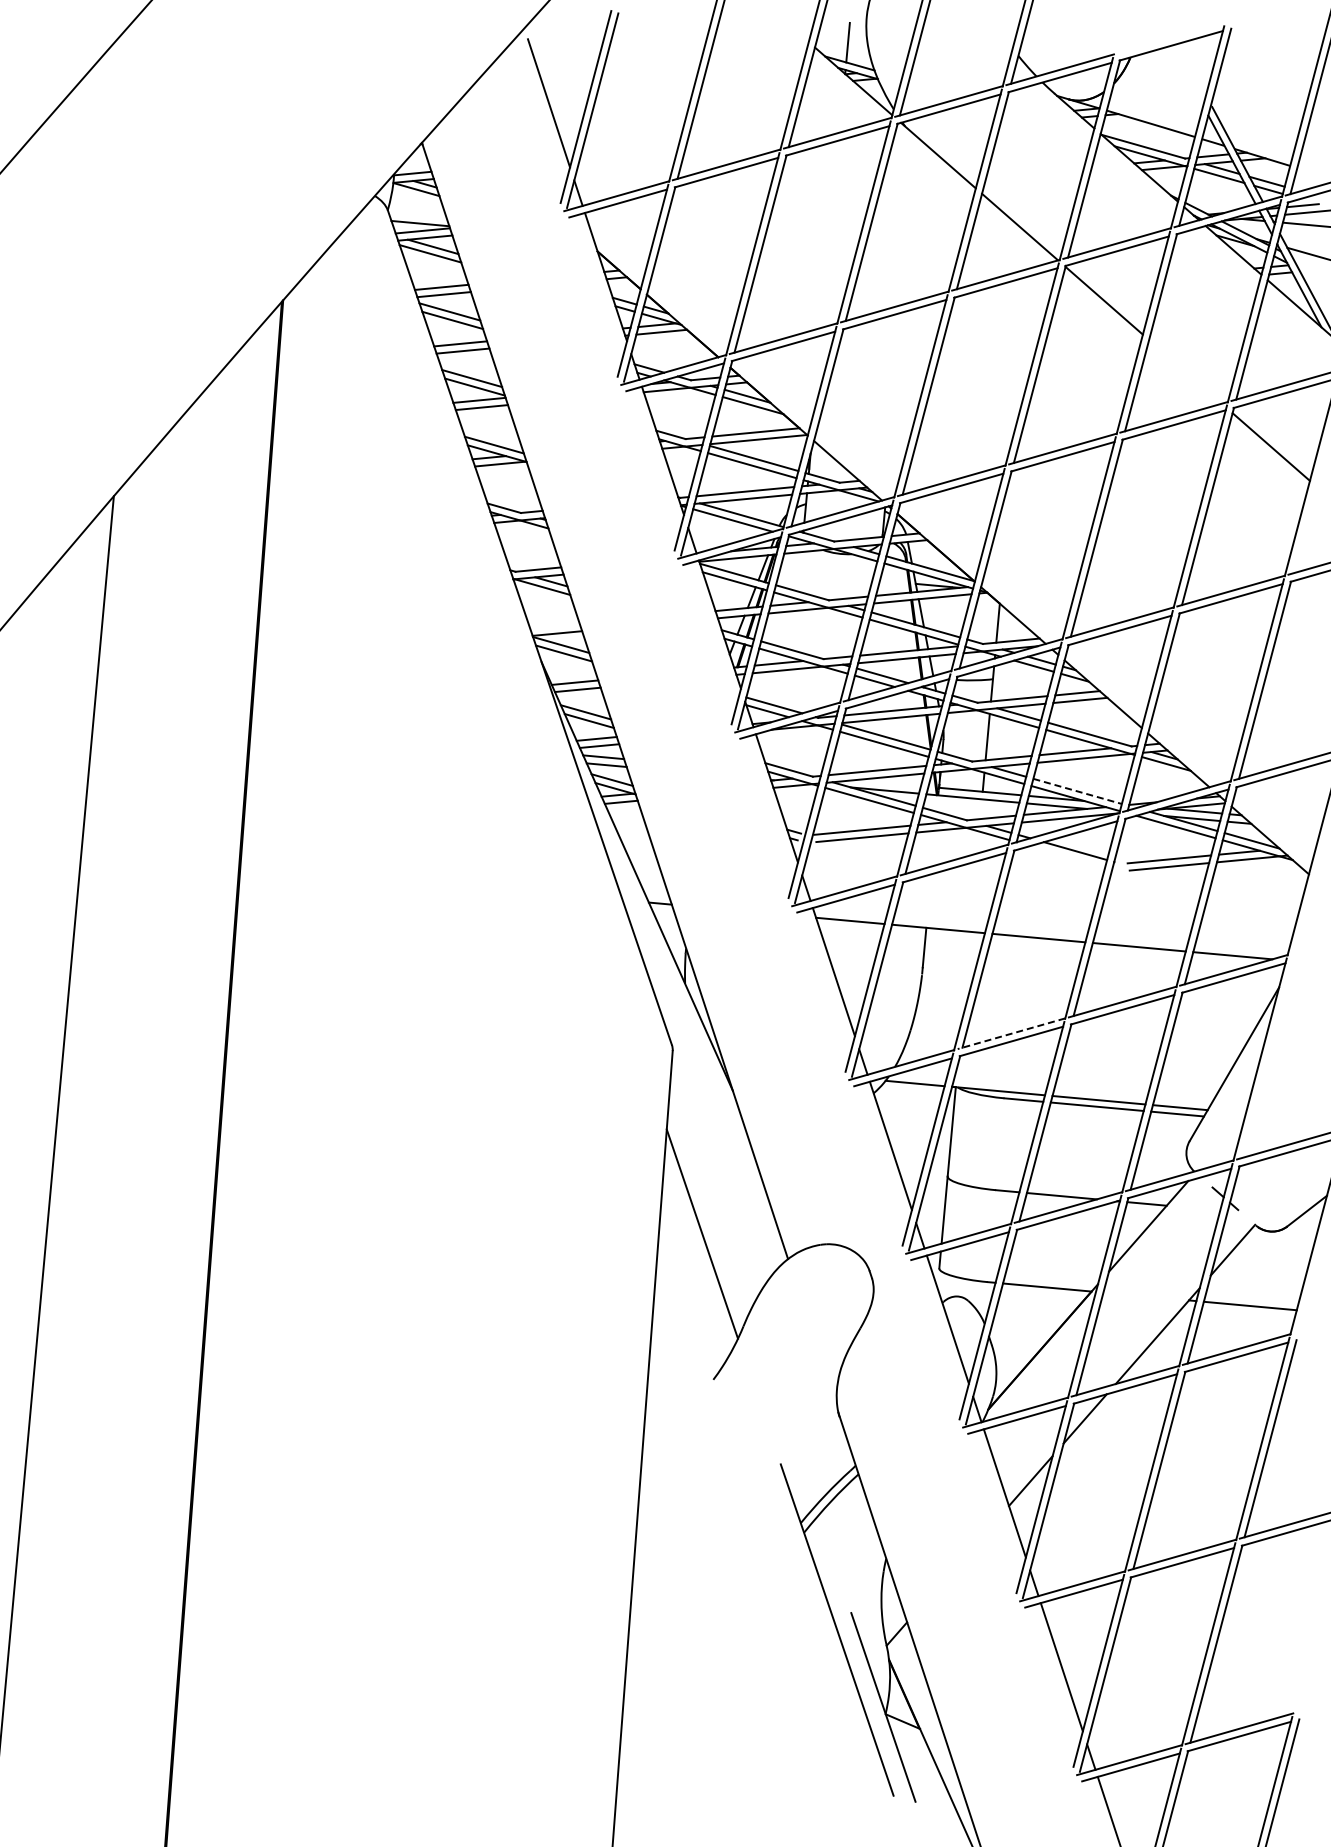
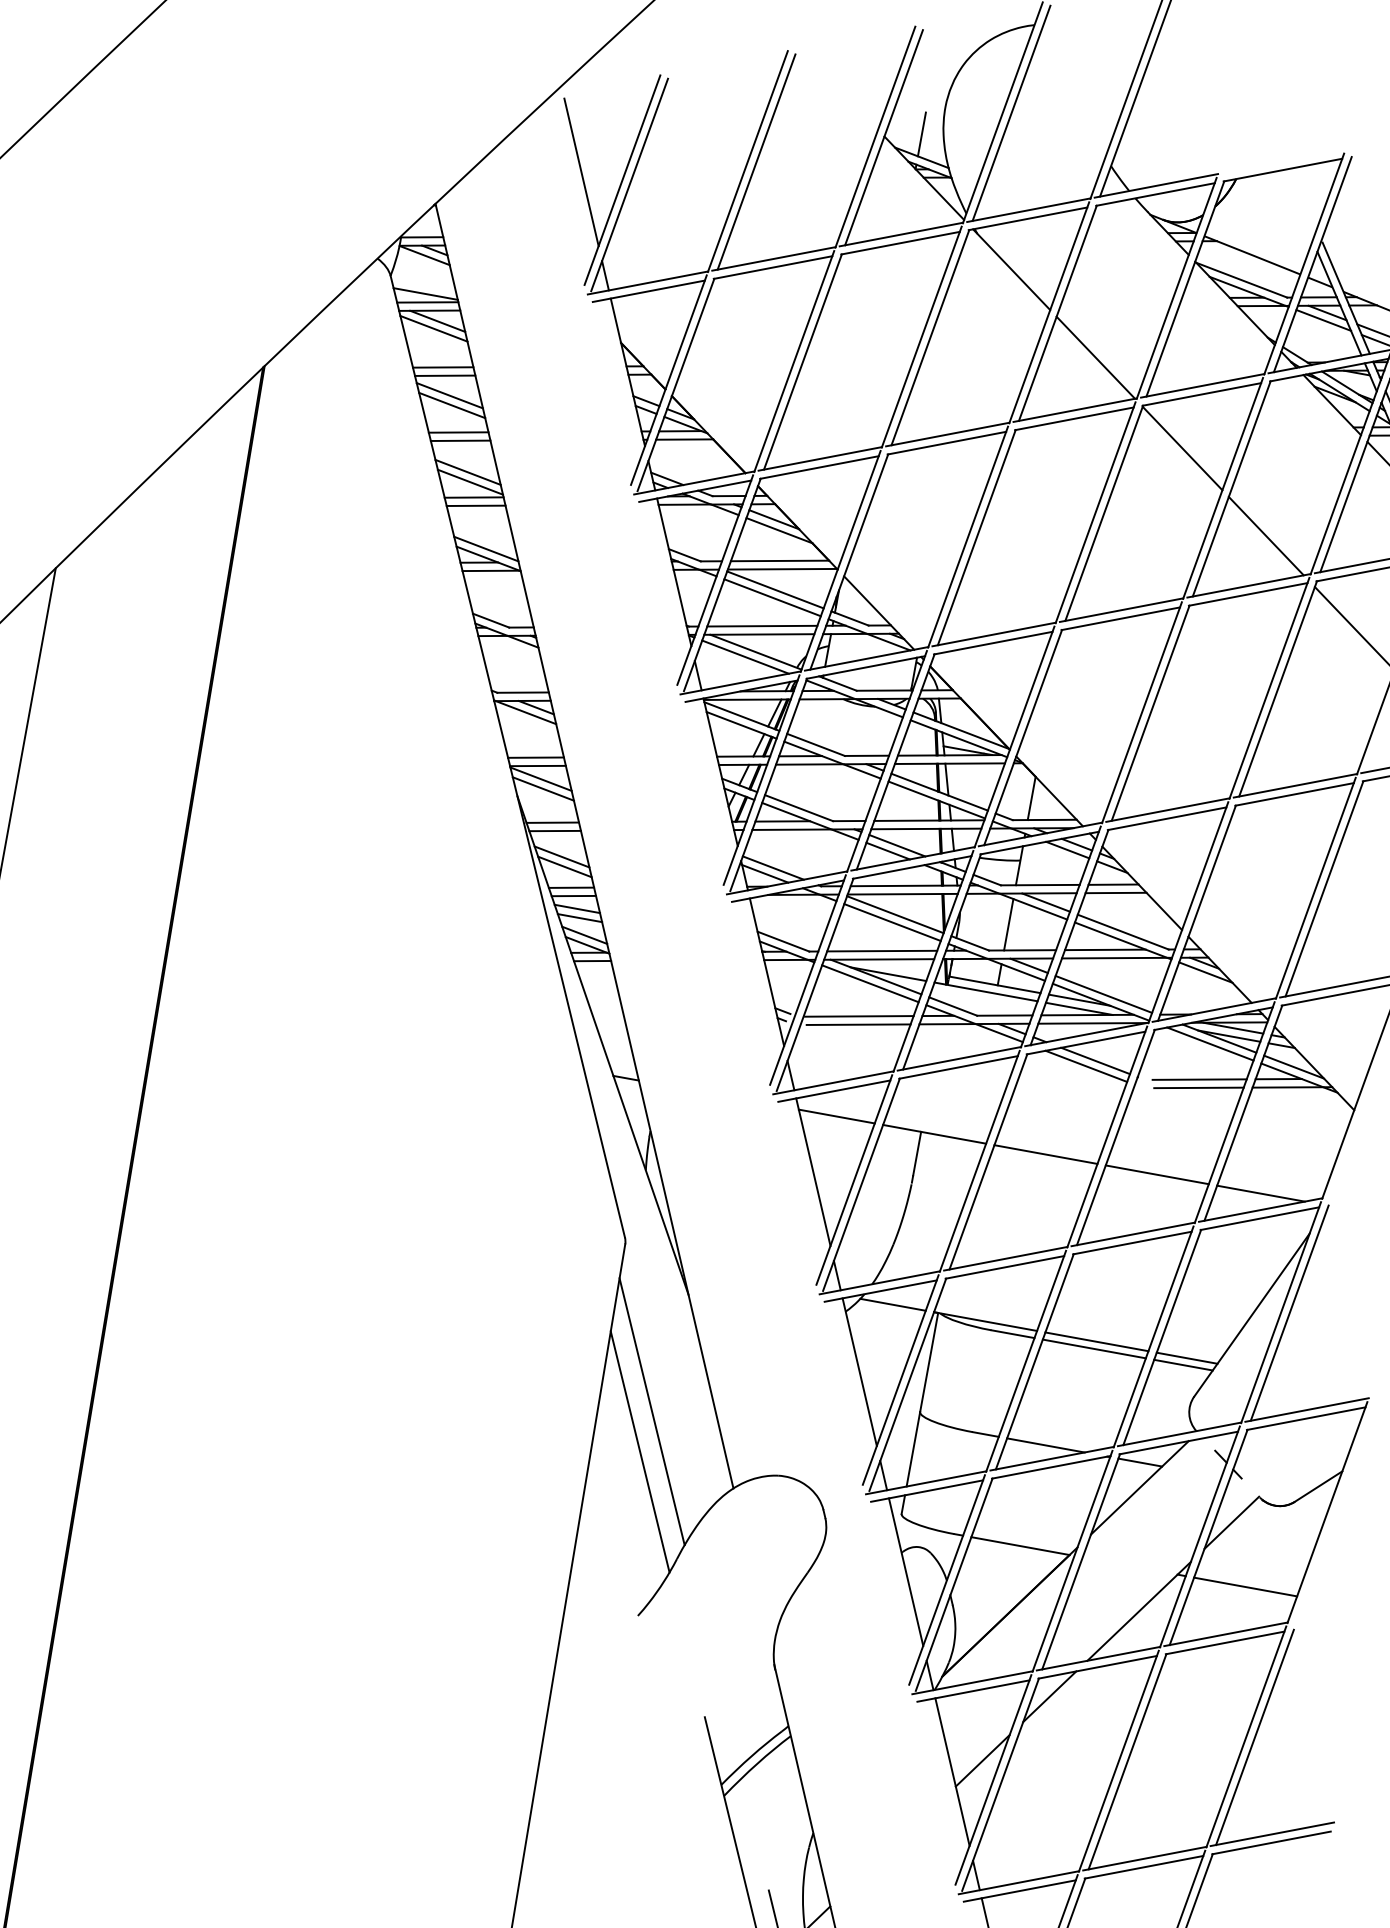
line: (1185, 371) -> (1266, 535), added
line: (554, 625) -> (535, 756), added
line: (1078, 791) -> (1104, 994), dashed -> solid
line: (1067, 856) -> (1086, 1066), added
line: (1011, 1033) -> (1005, 1258), dashed -> solid
line: (1267, 1059) -> (1289, 1313), added
line: (709, 1197) -> (651, 1411), added

